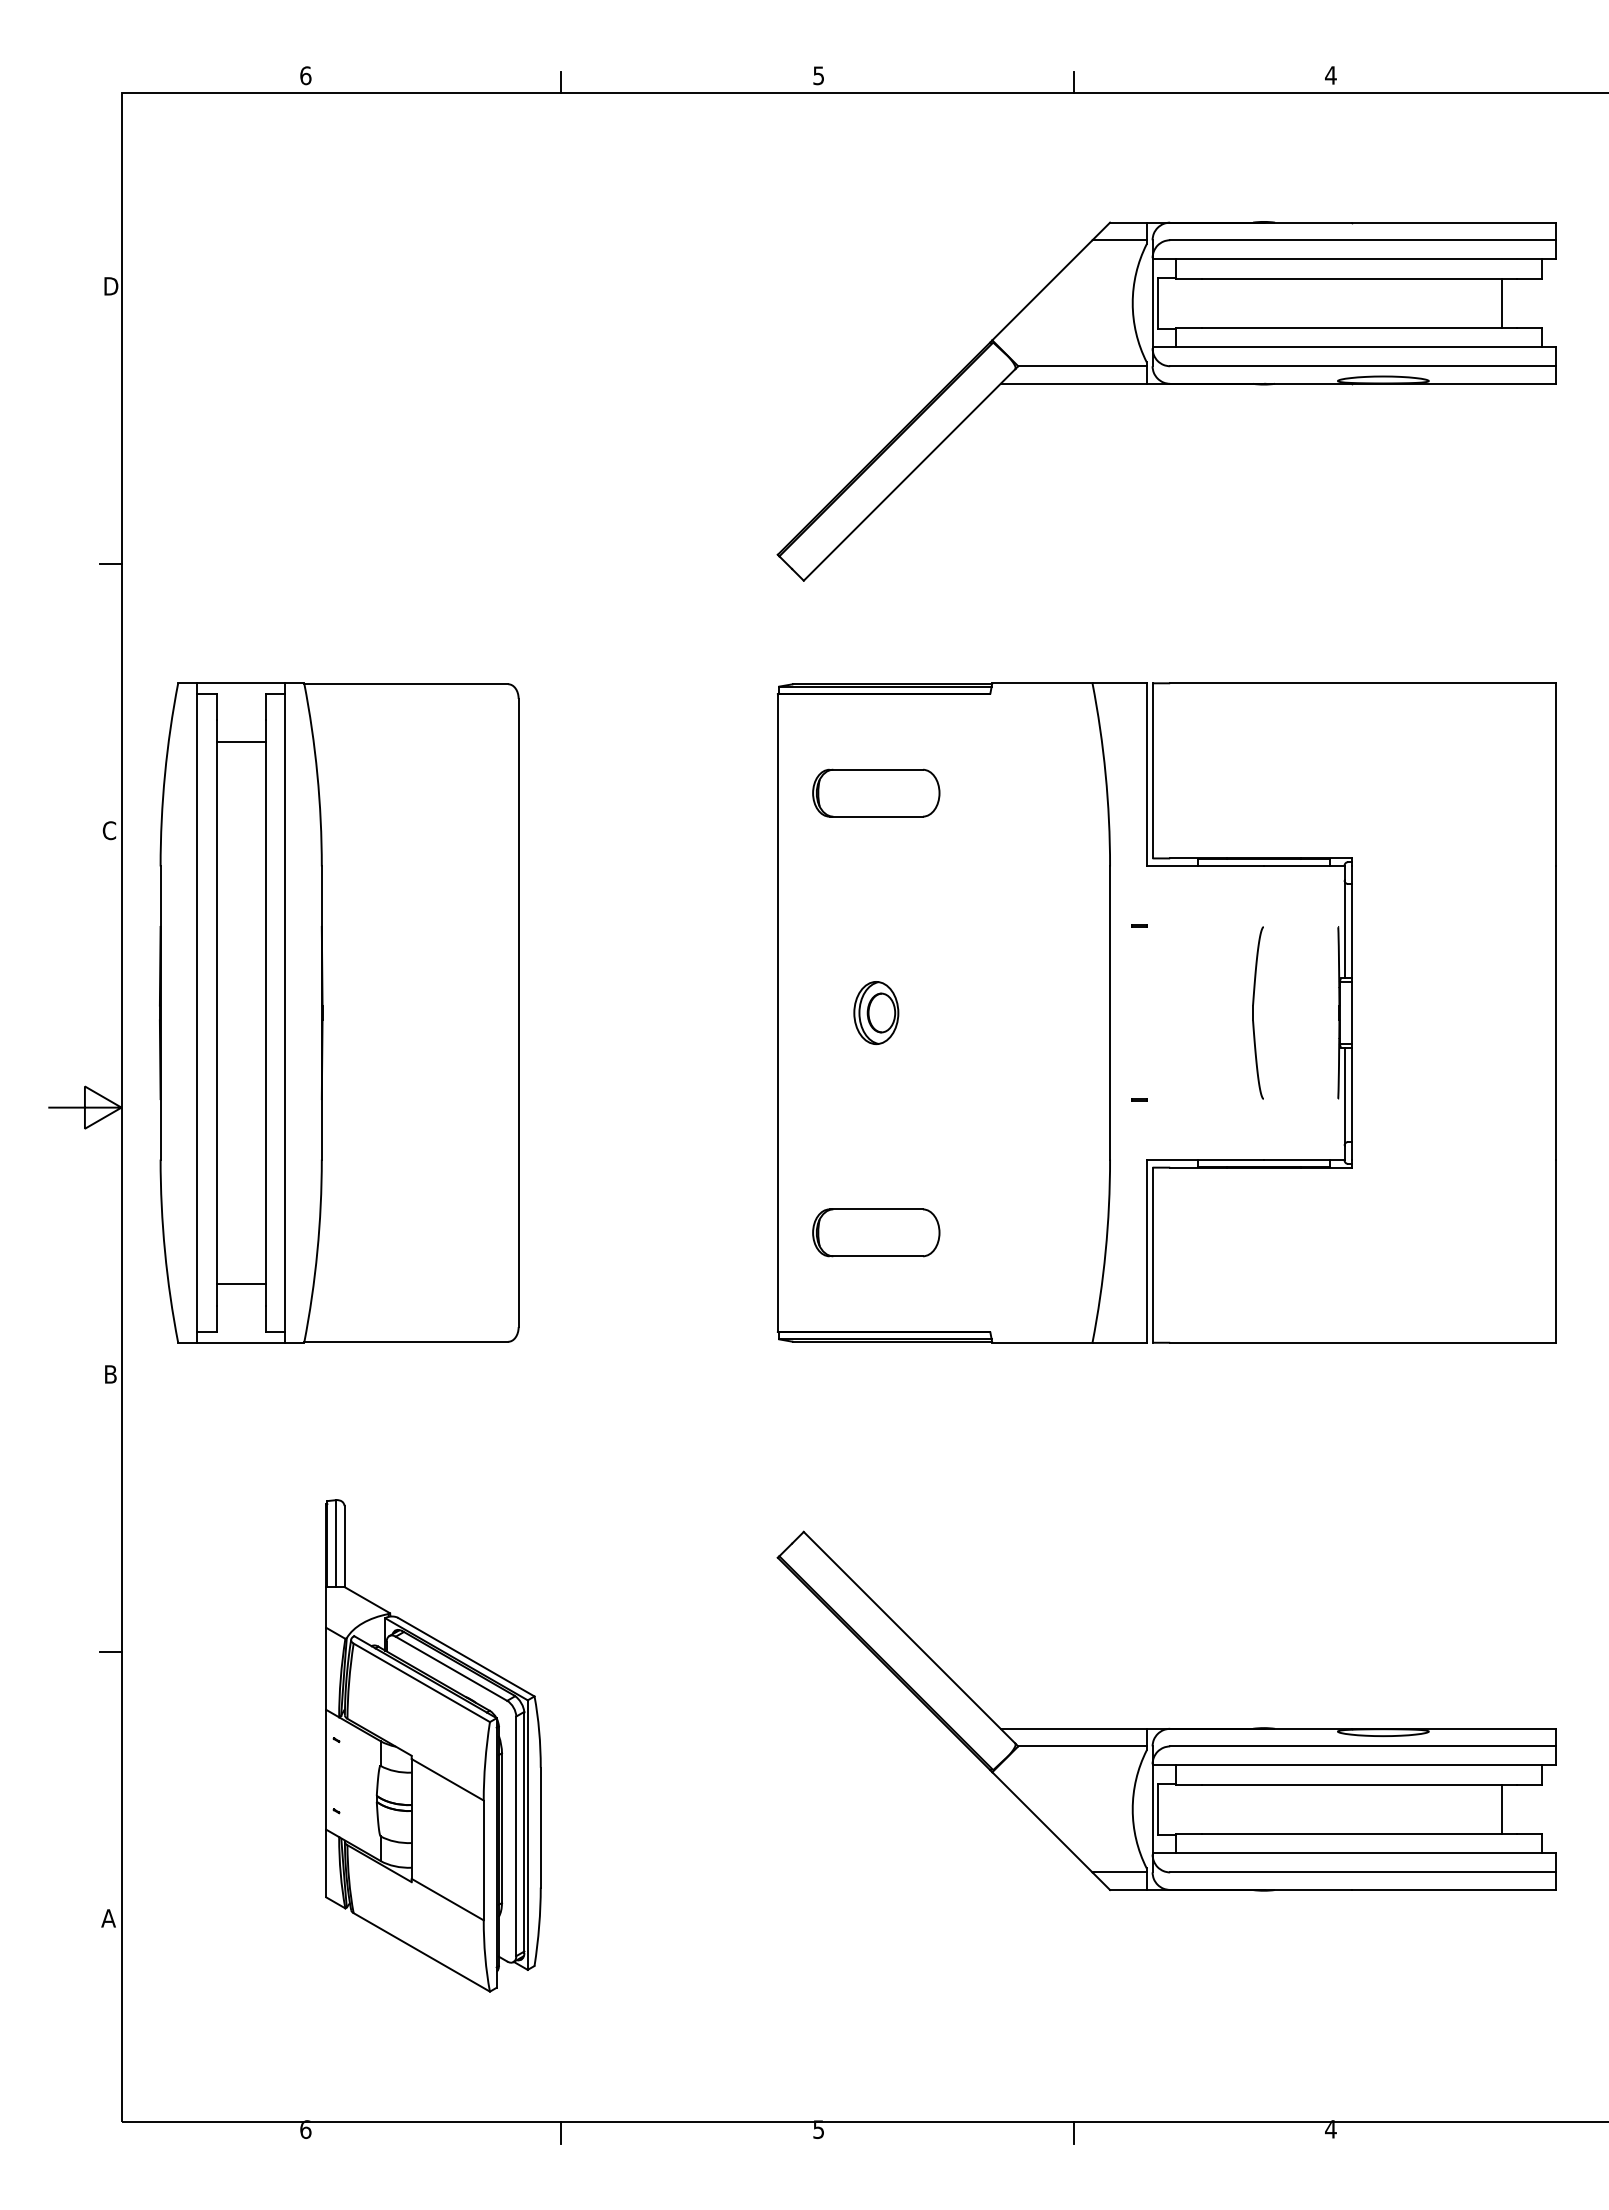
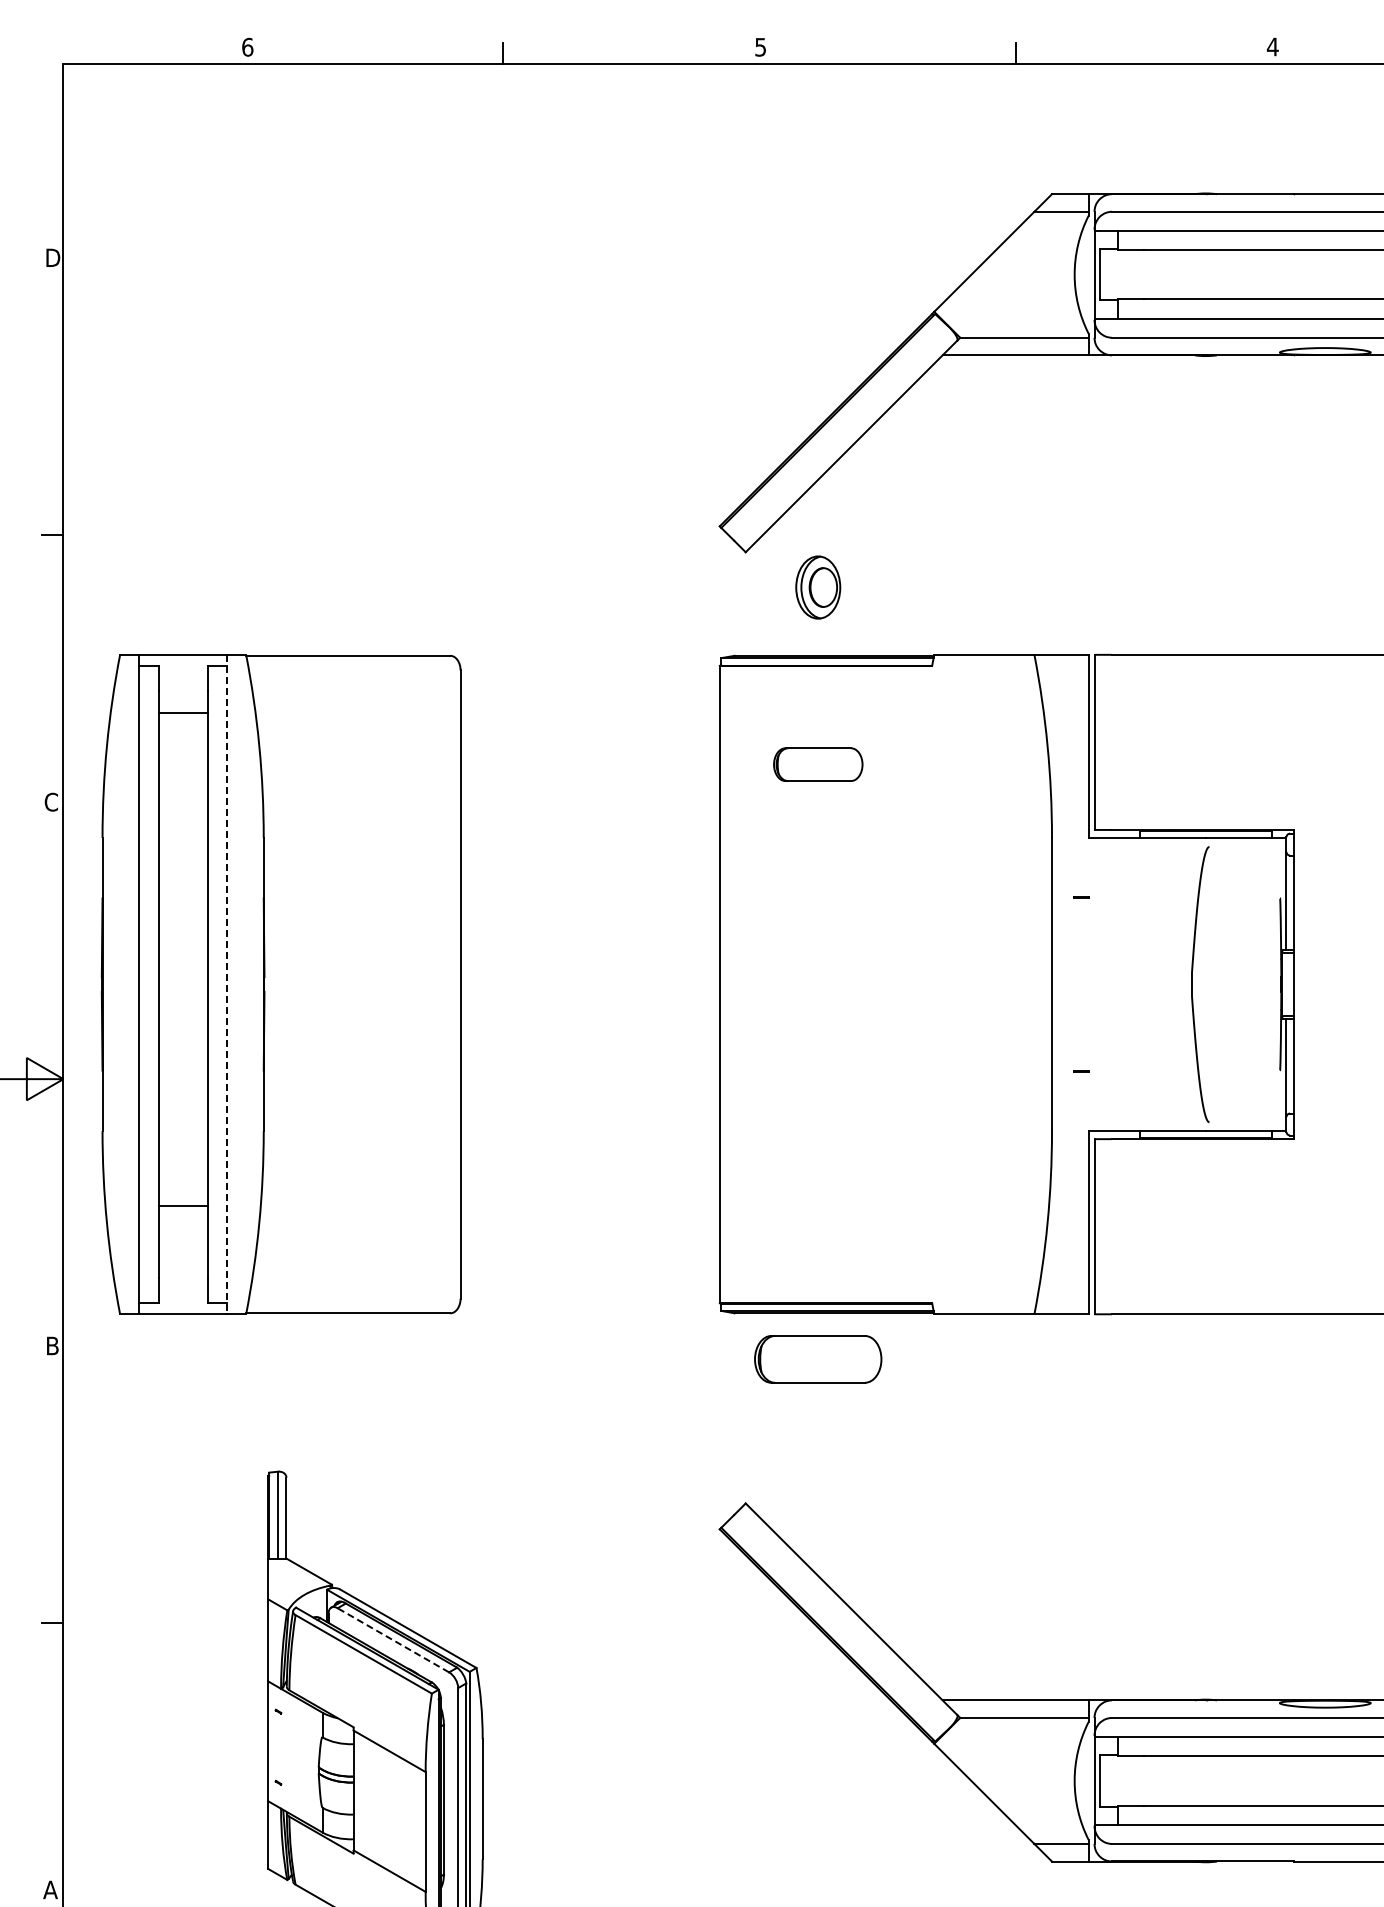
part: (876, 792) -> (818, 764), size x0.7
part: (1257, 1012) -> (1199, 984), size x1.6
line: (285, 1013) -> (227, 985), solid -> dashed
part: (876, 1013) -> (818, 588), moved
part: (876, 1232) -> (818, 1359), moved
line: (240, 1284) -> (182, 1206), moved
line: (451, 1668) -> (393, 1640), solid -> dashed

